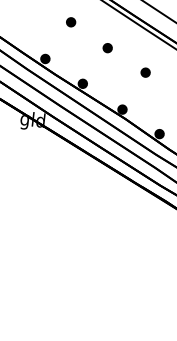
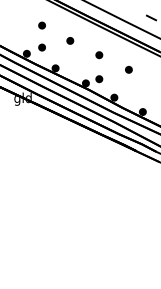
part: (66, 52) -> (41, 47), added
part: (141, 106) -> (99, 79), added

